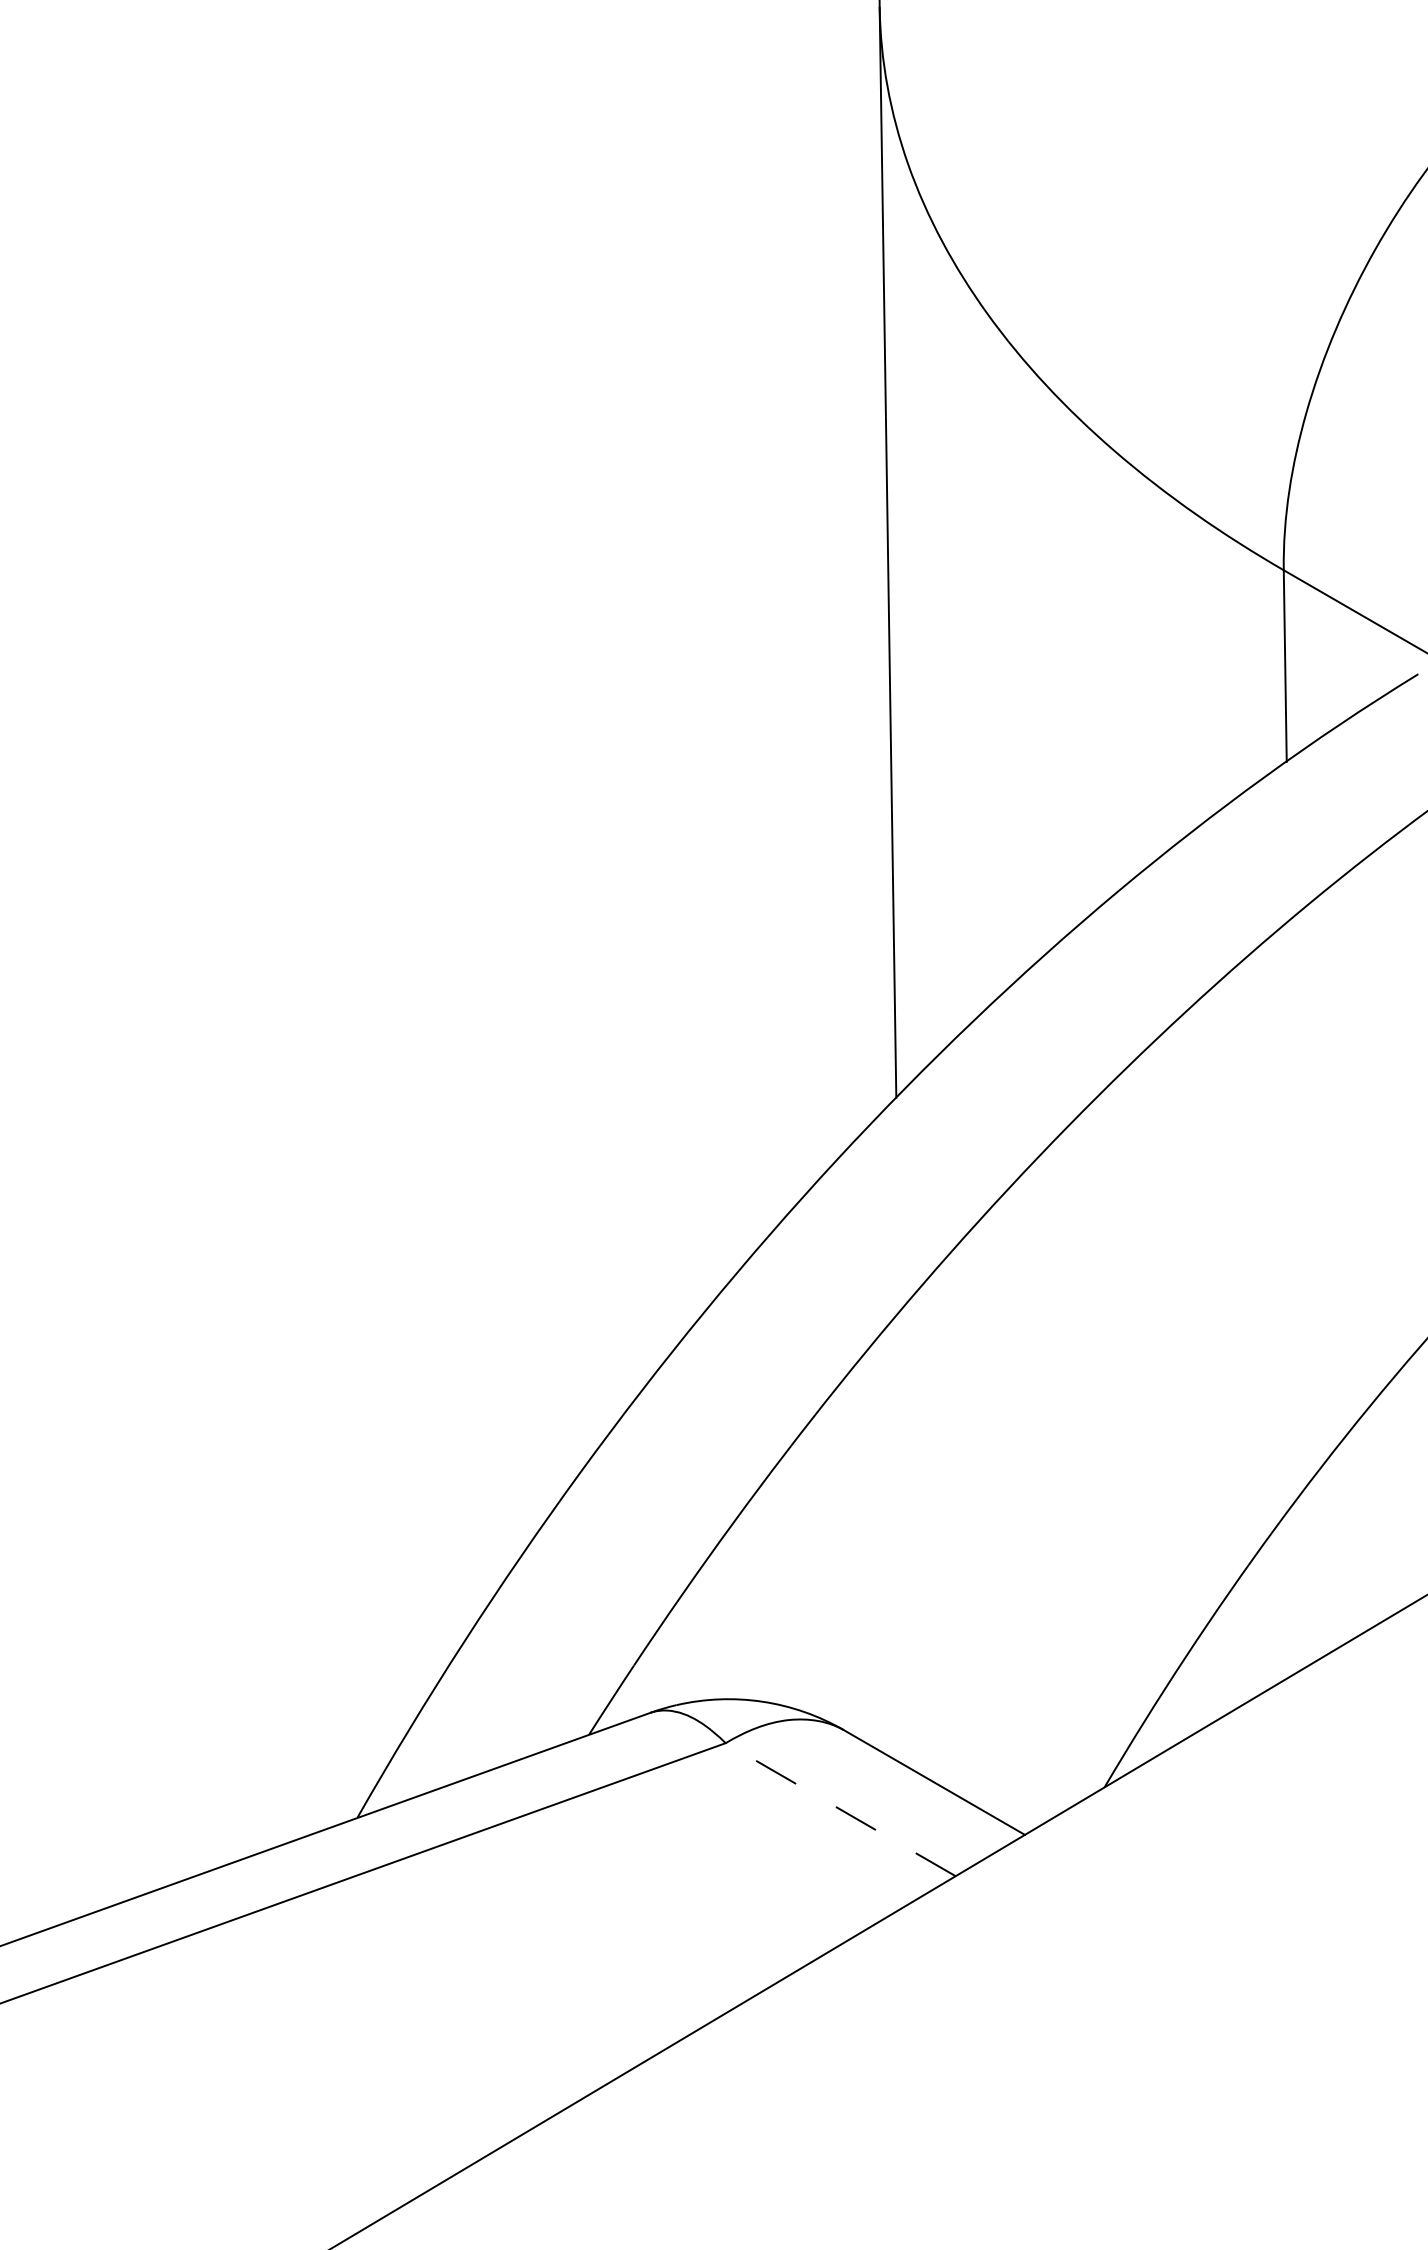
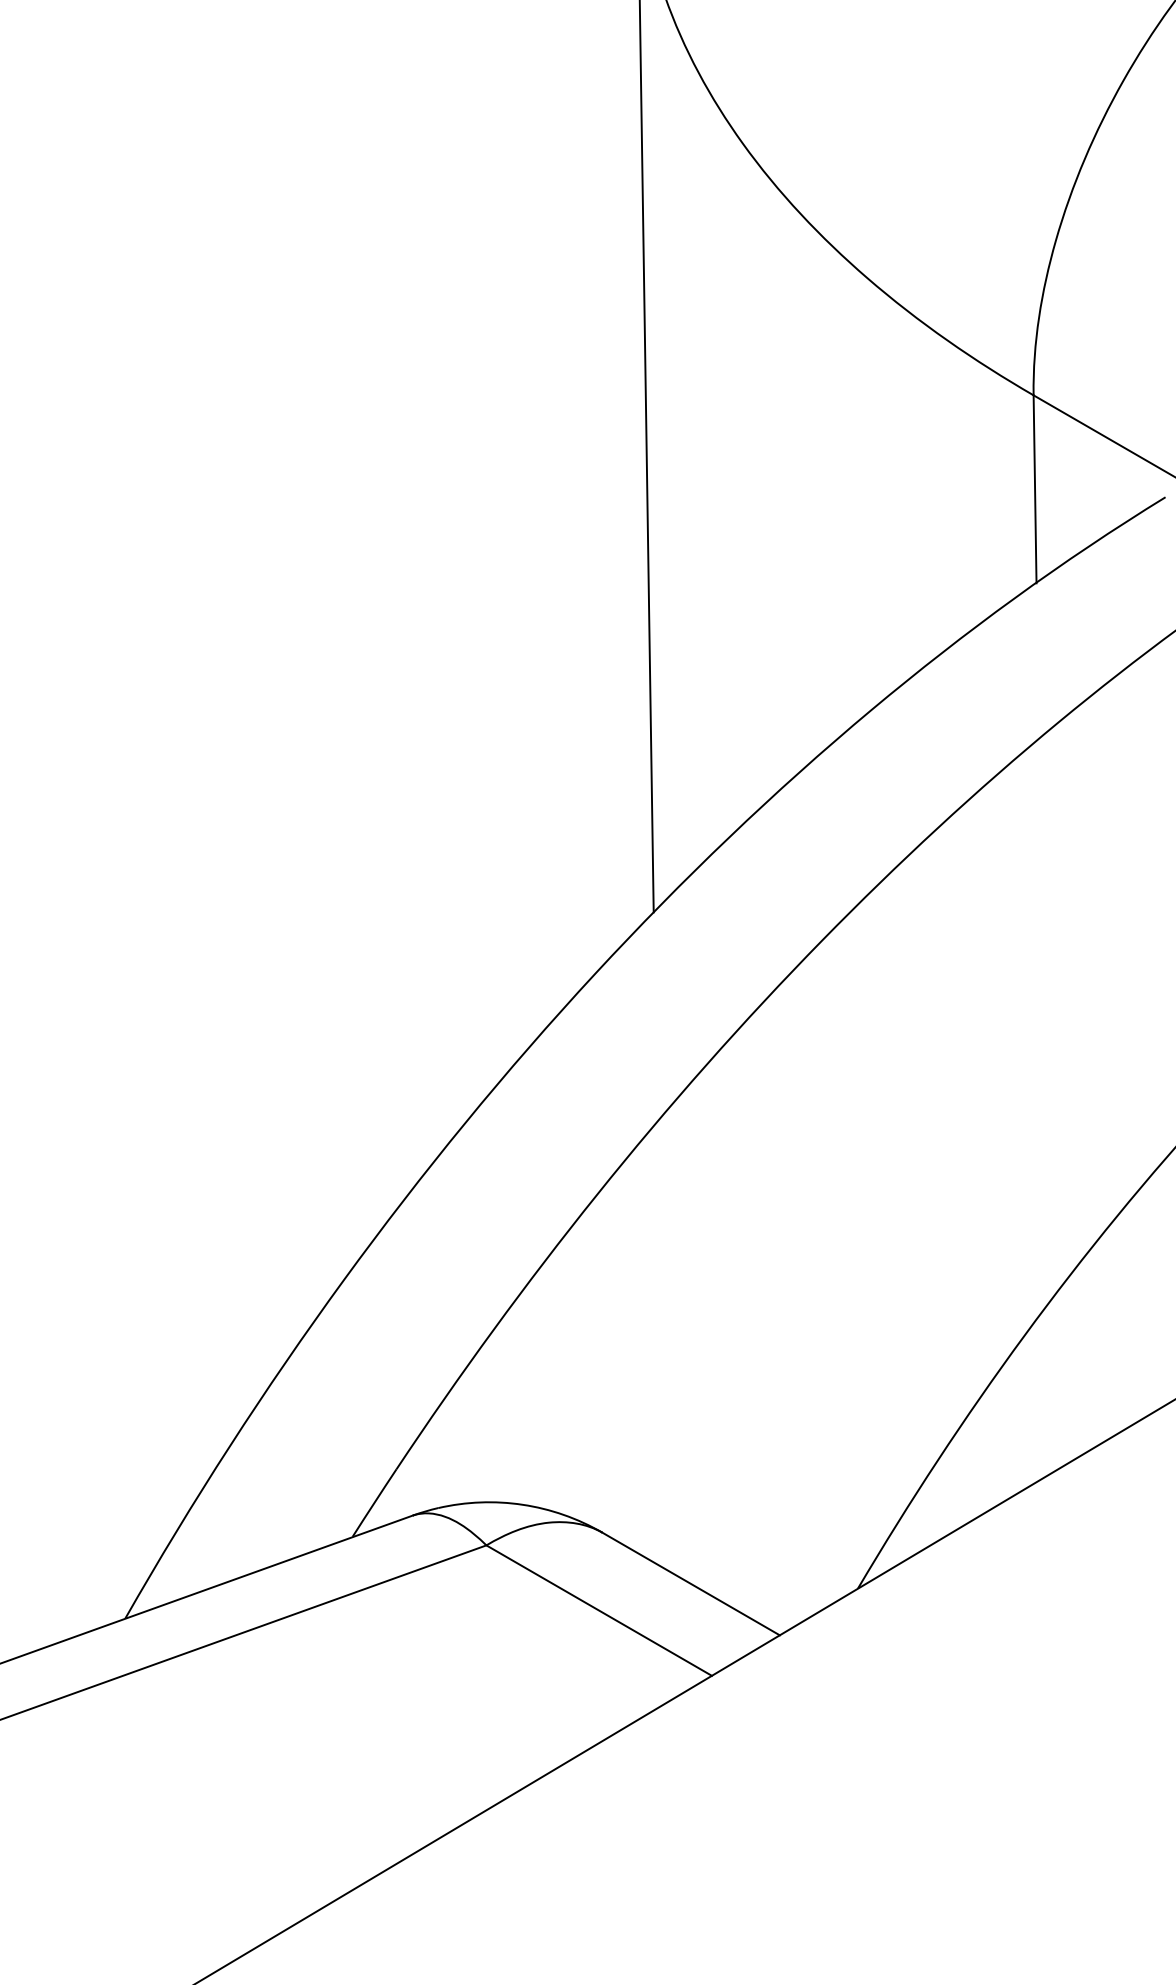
line: (840, 1809) -> (598, 1610), dashed -> solid

